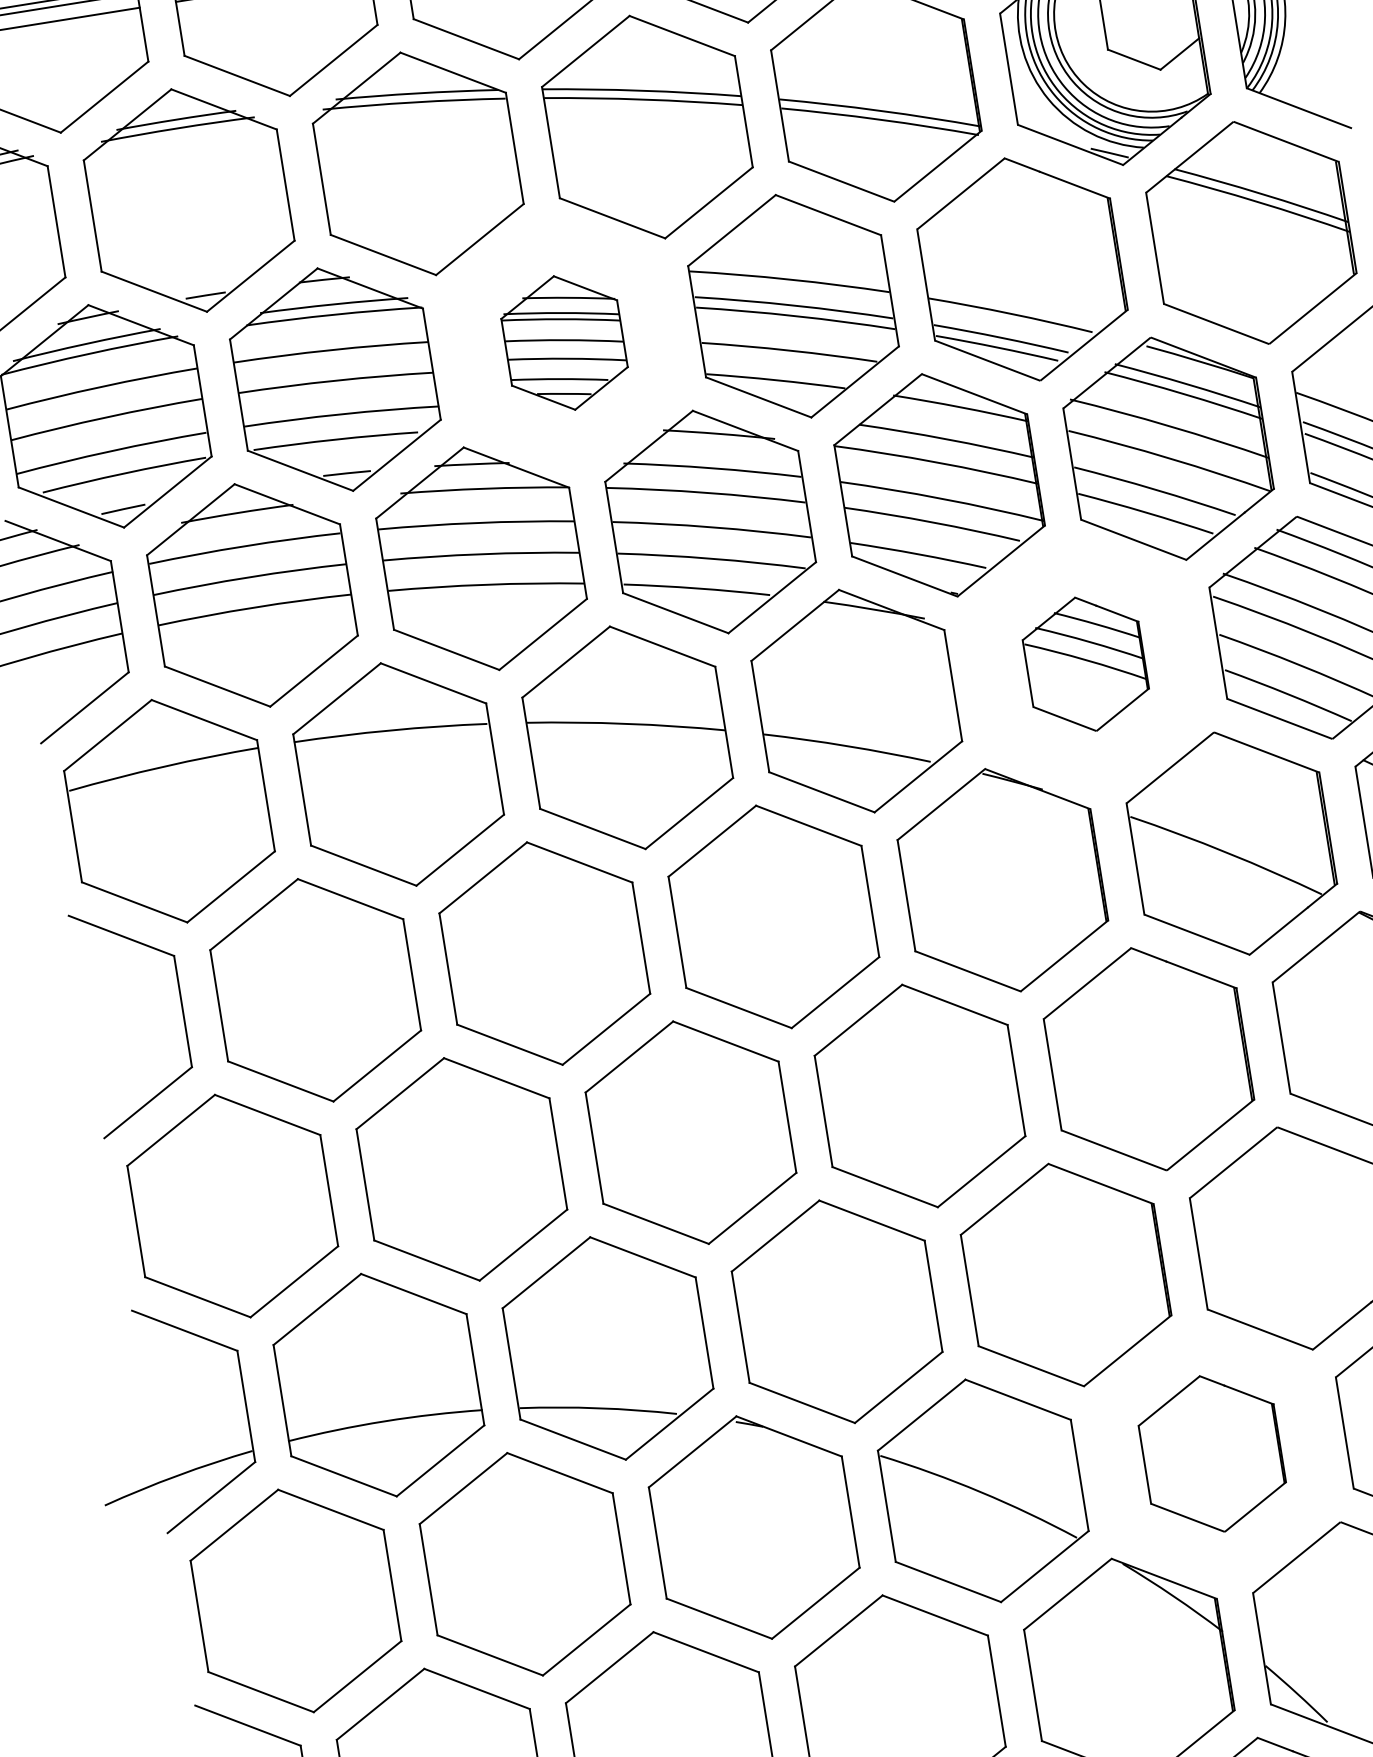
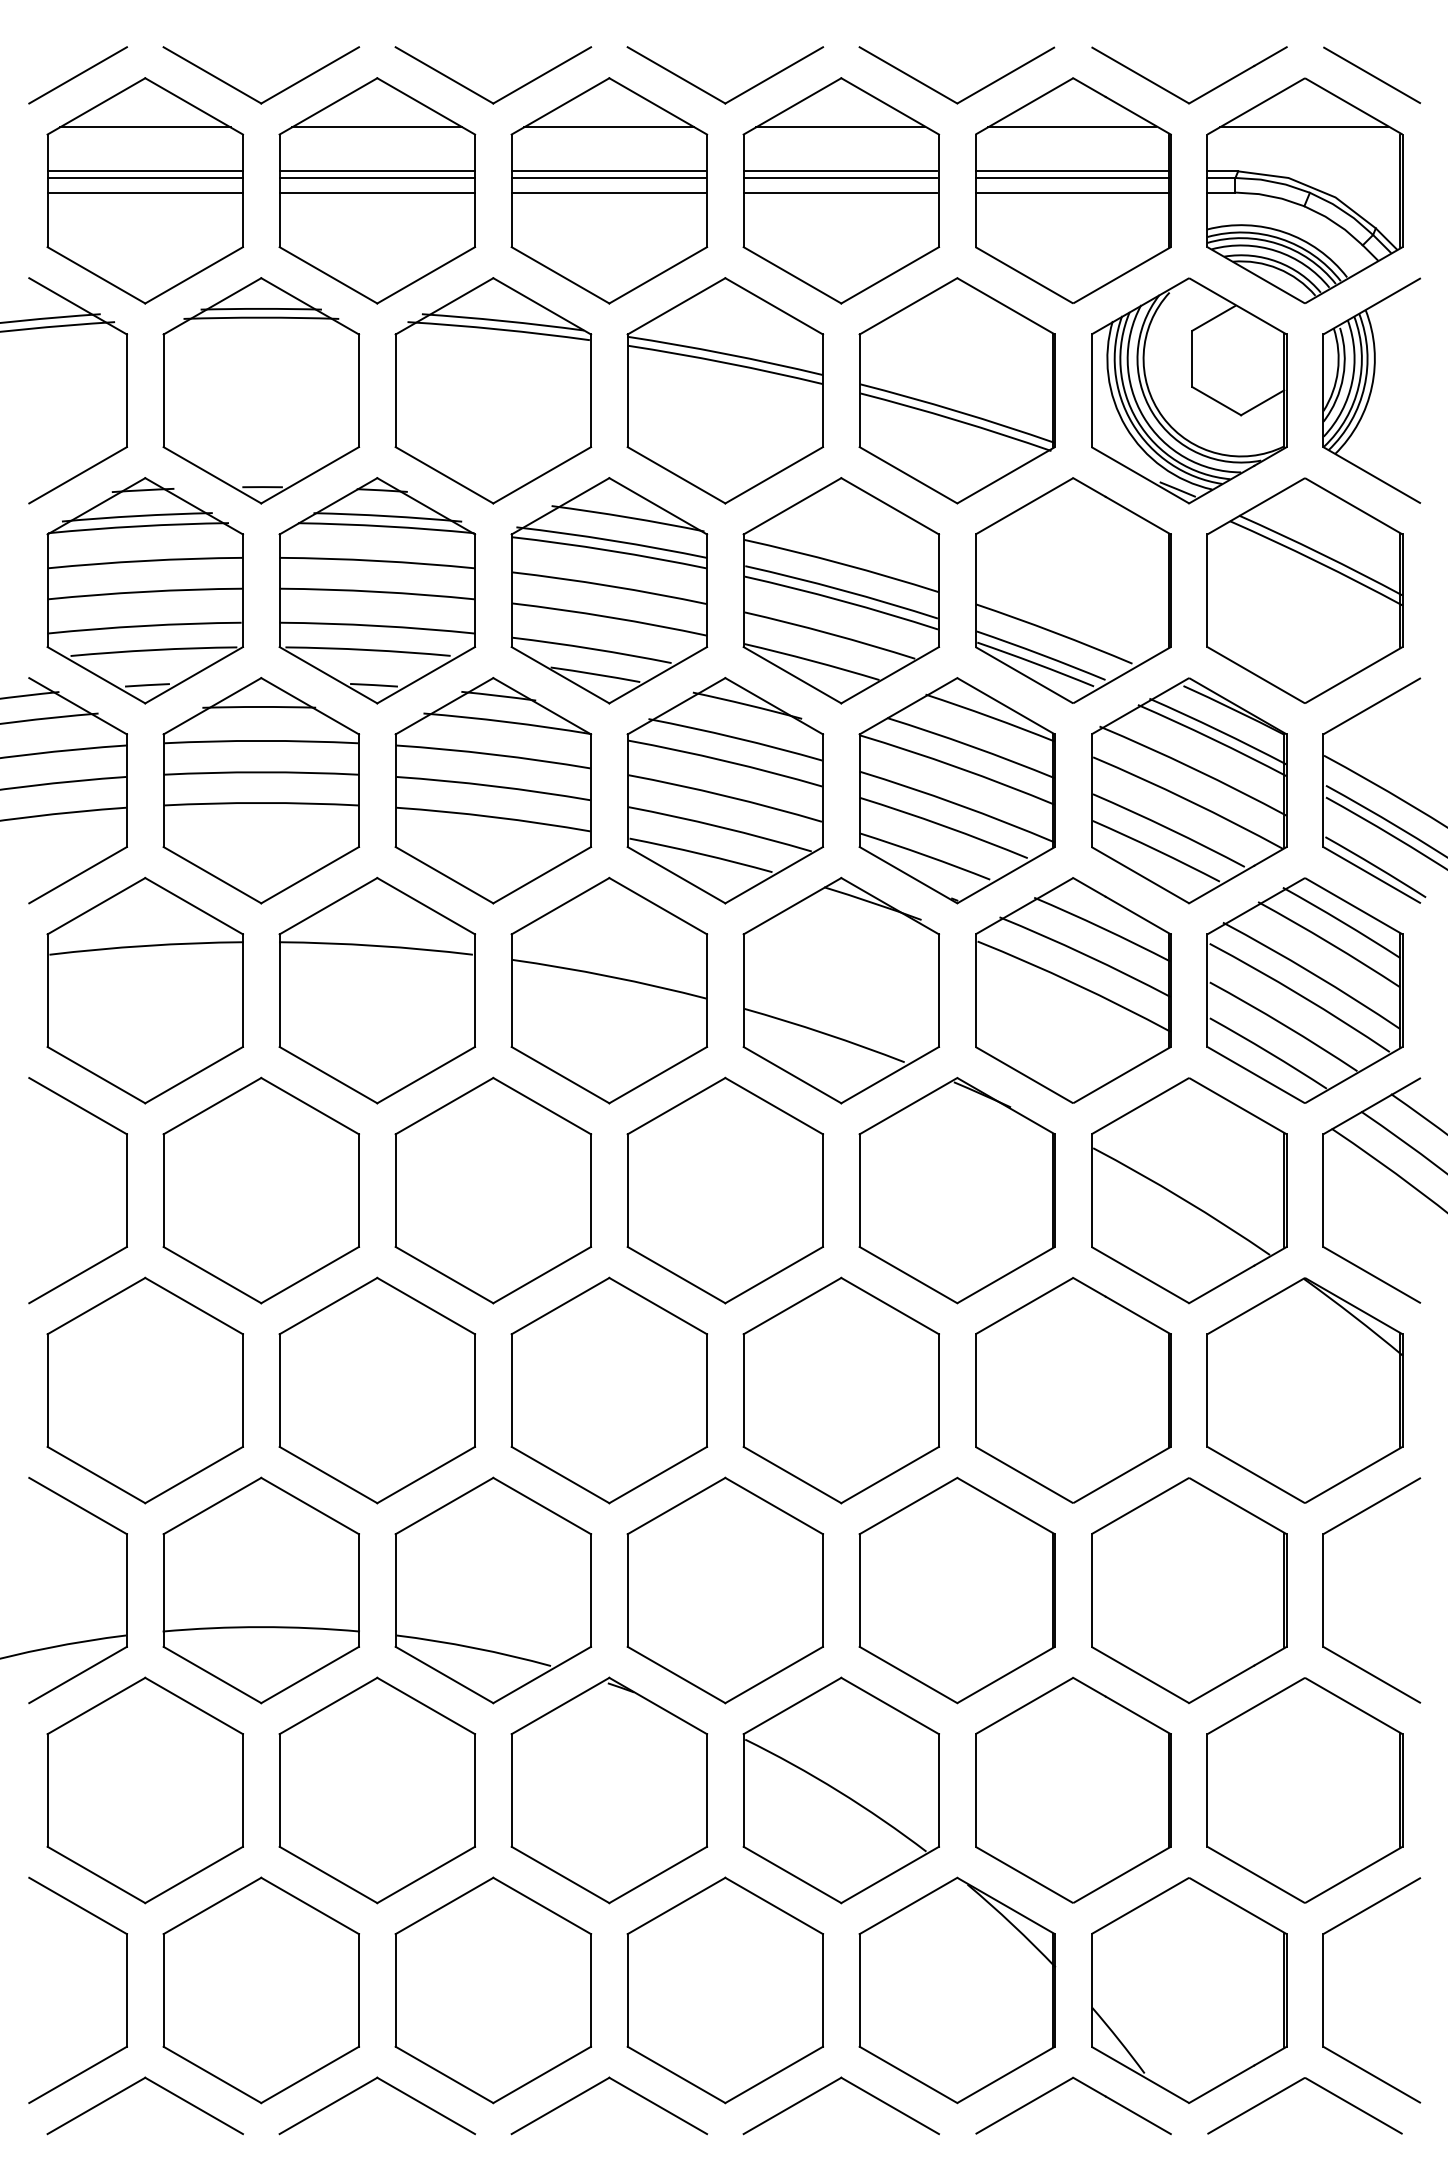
part: (564, 342) -> (609, 590), size x1.67
part: (1086, 664) -> (1073, 990), size x1.67
part: (1212, 1453) -> (1073, 1789), size x1.43

